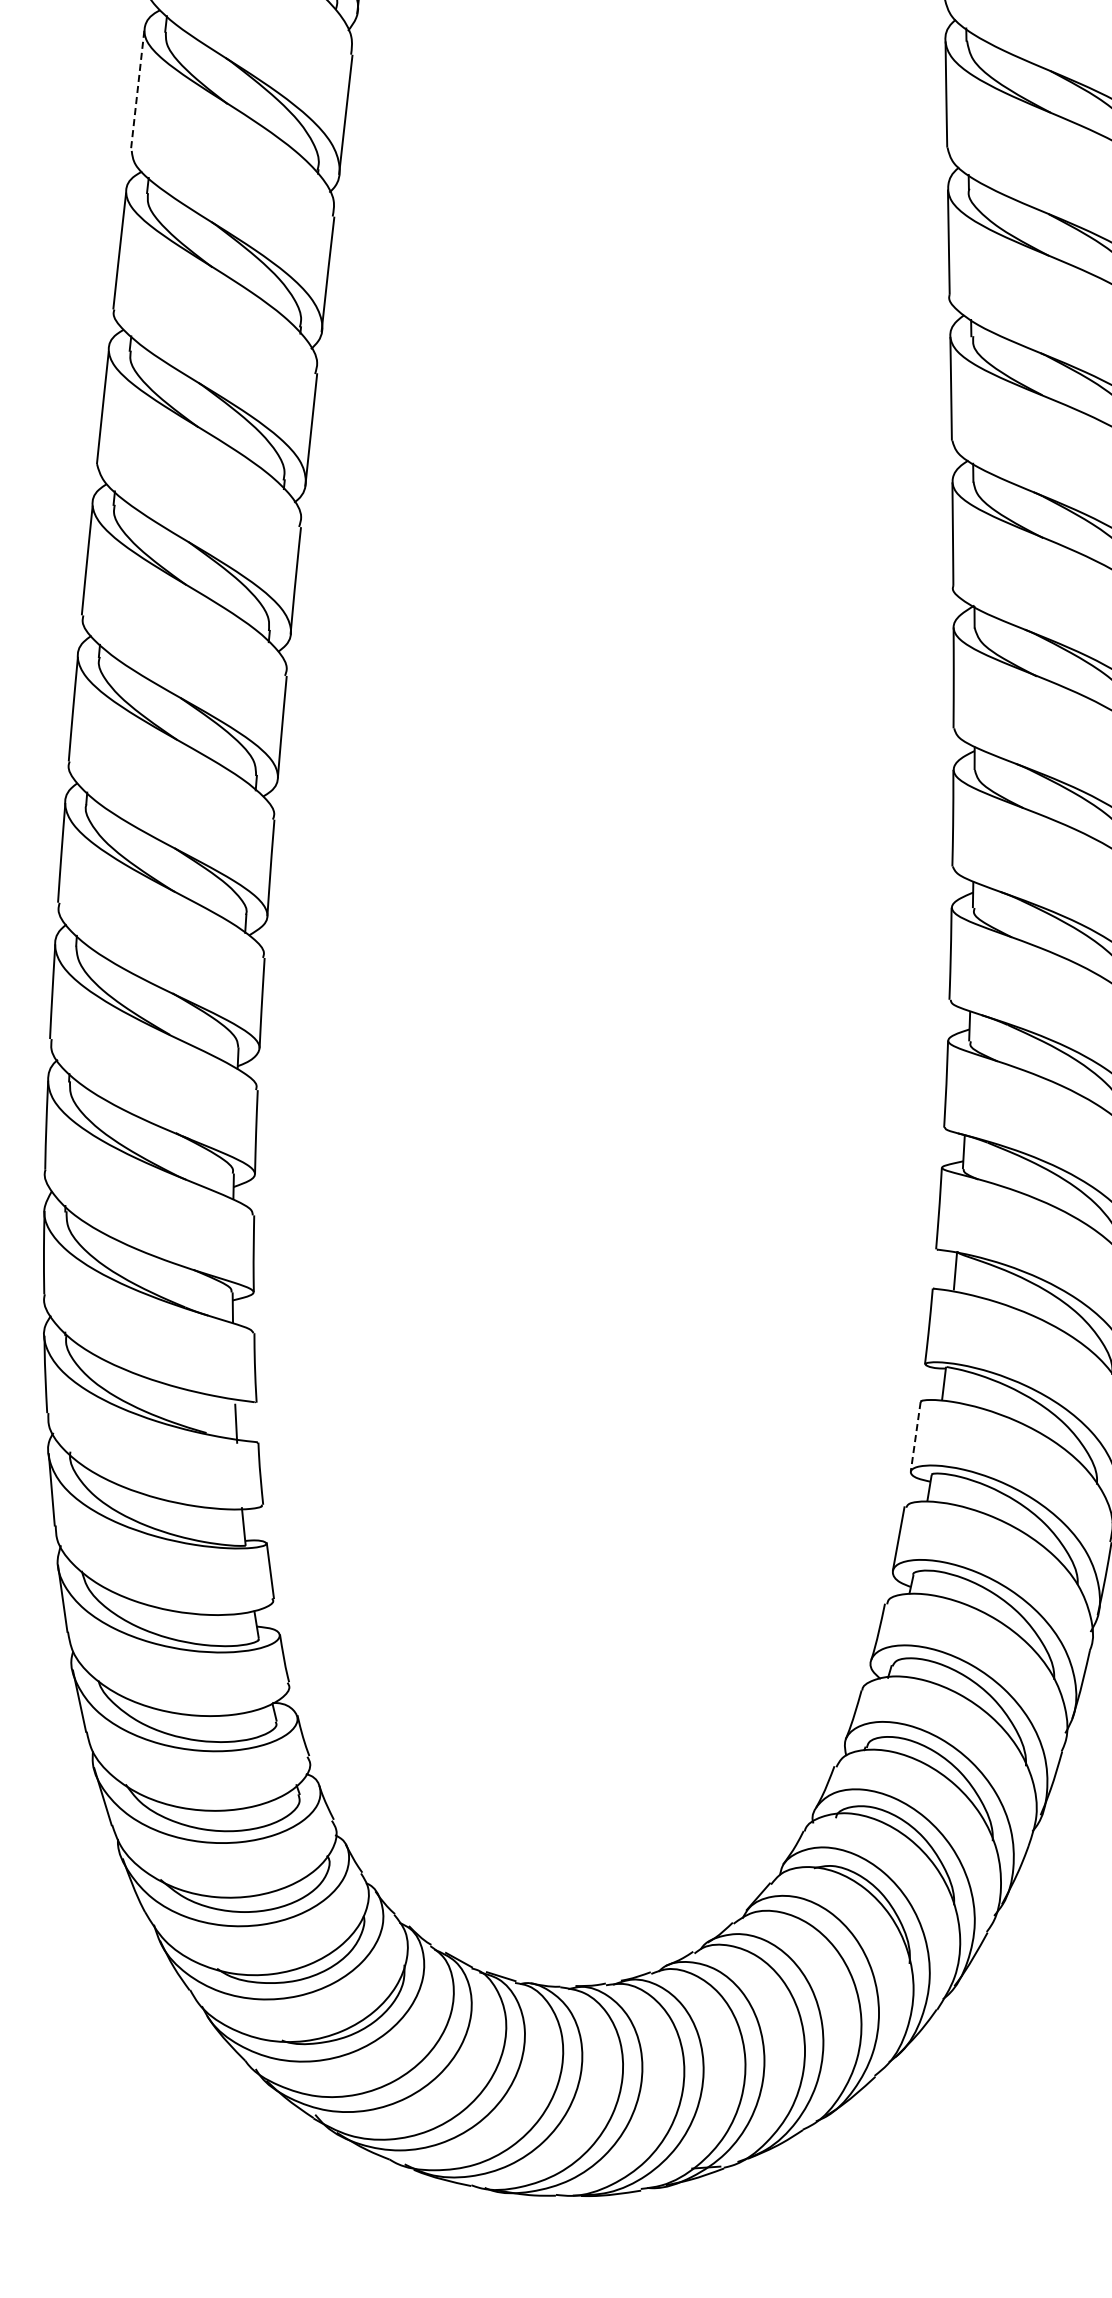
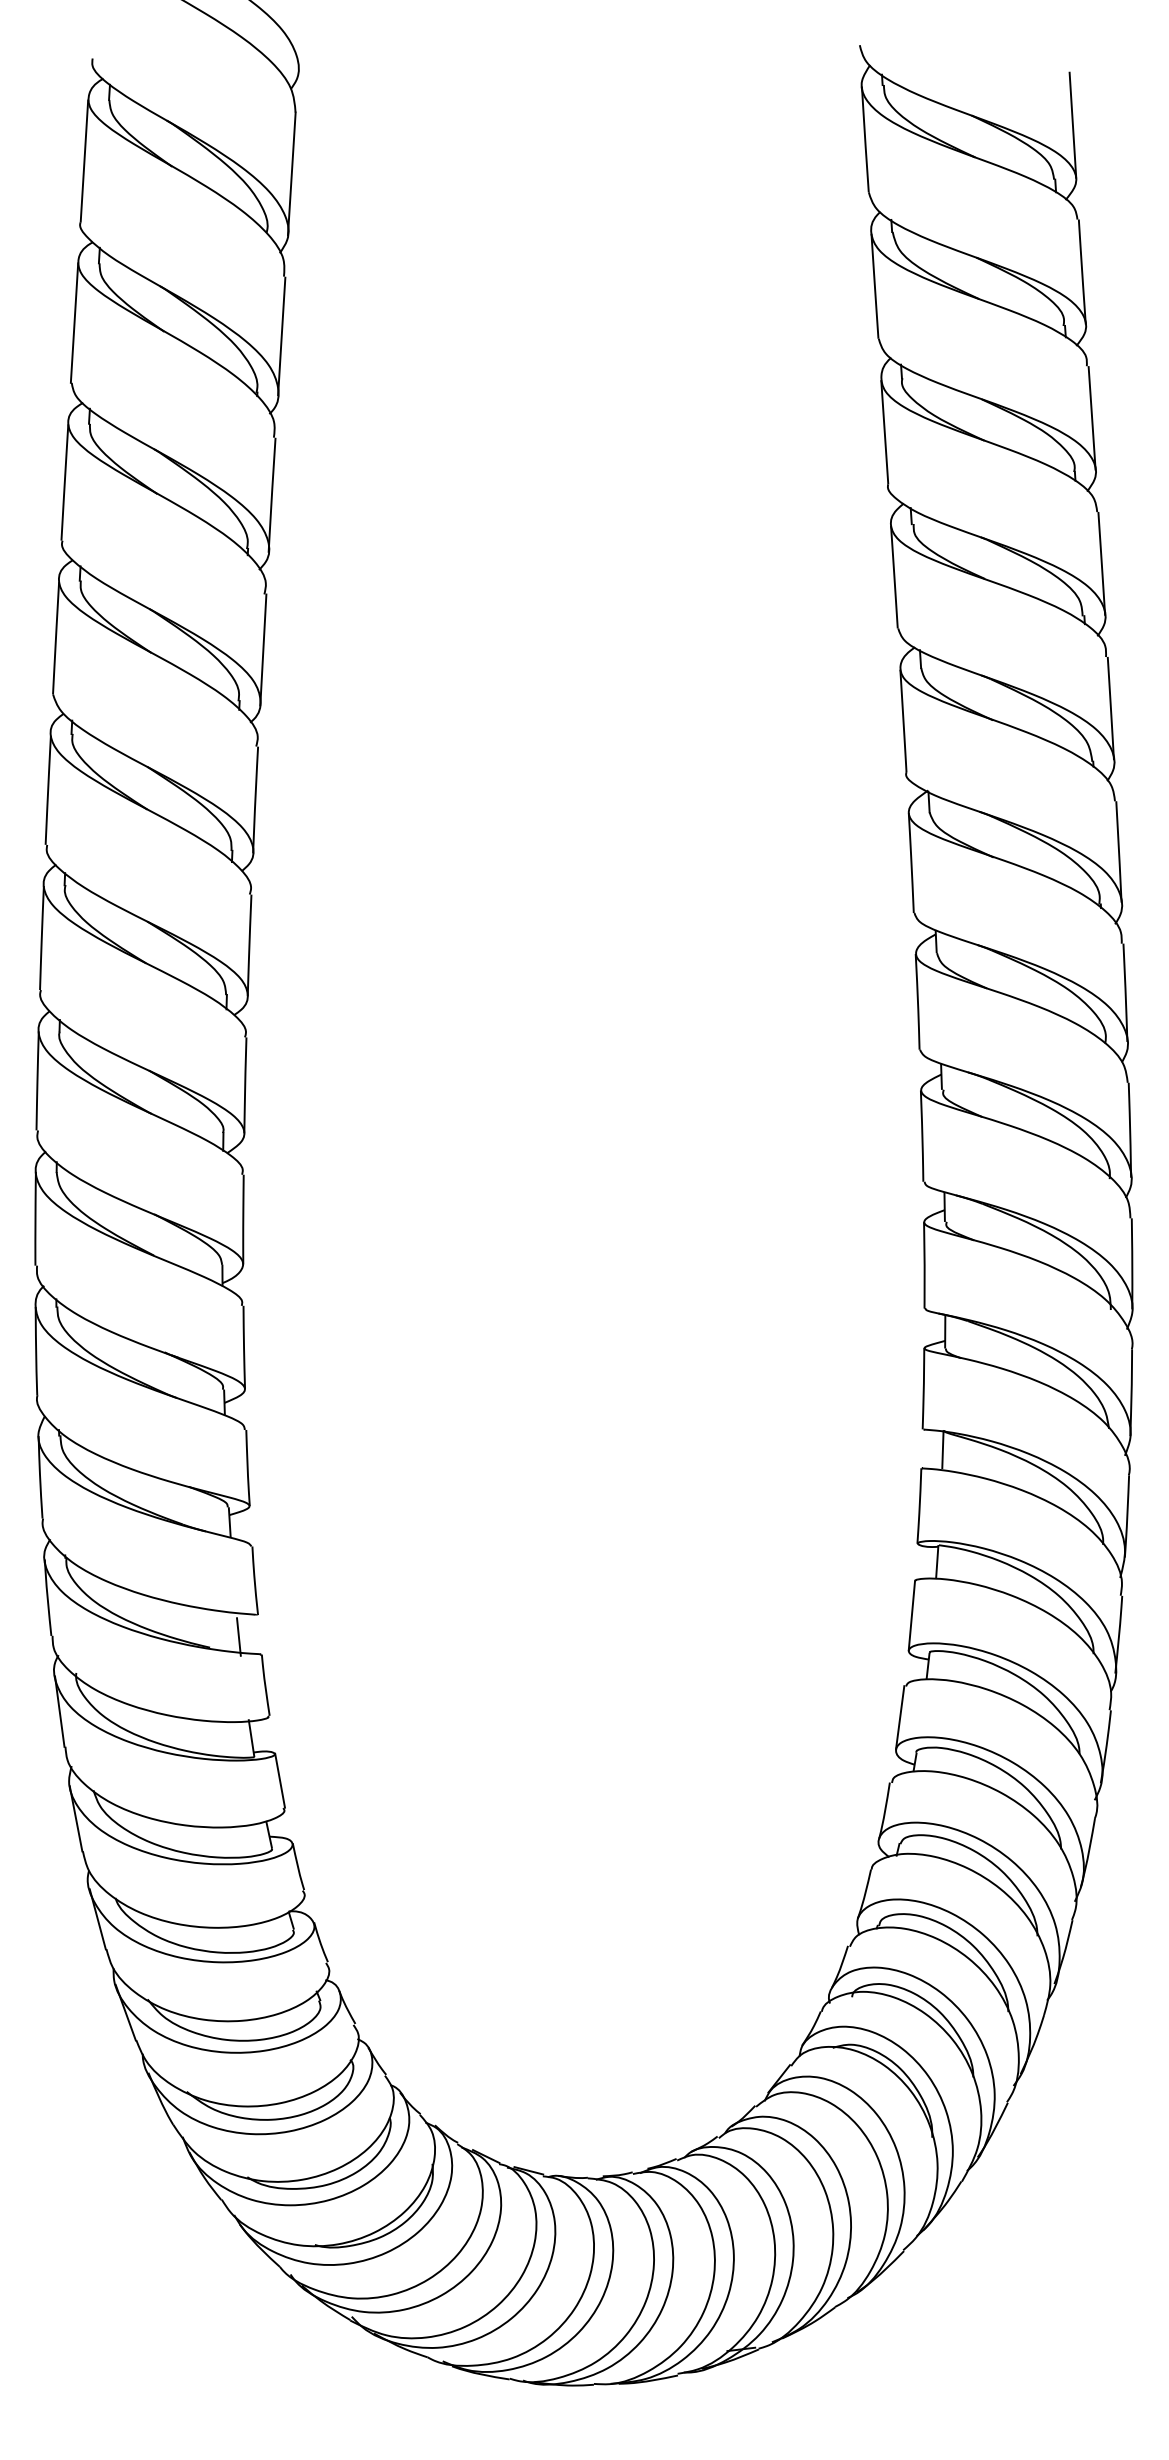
line: (137, 91) -> (74, 323), dashed -> solid
line: (915, 1436) -> (911, 1615), dashed -> solid

